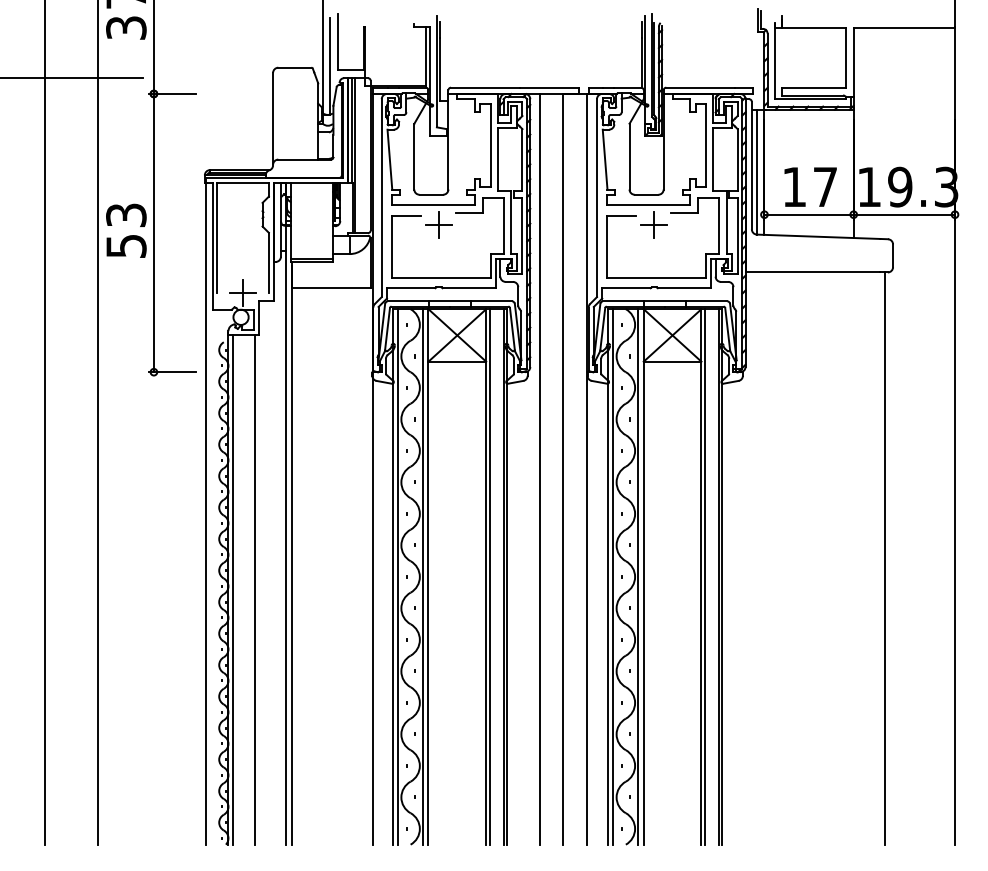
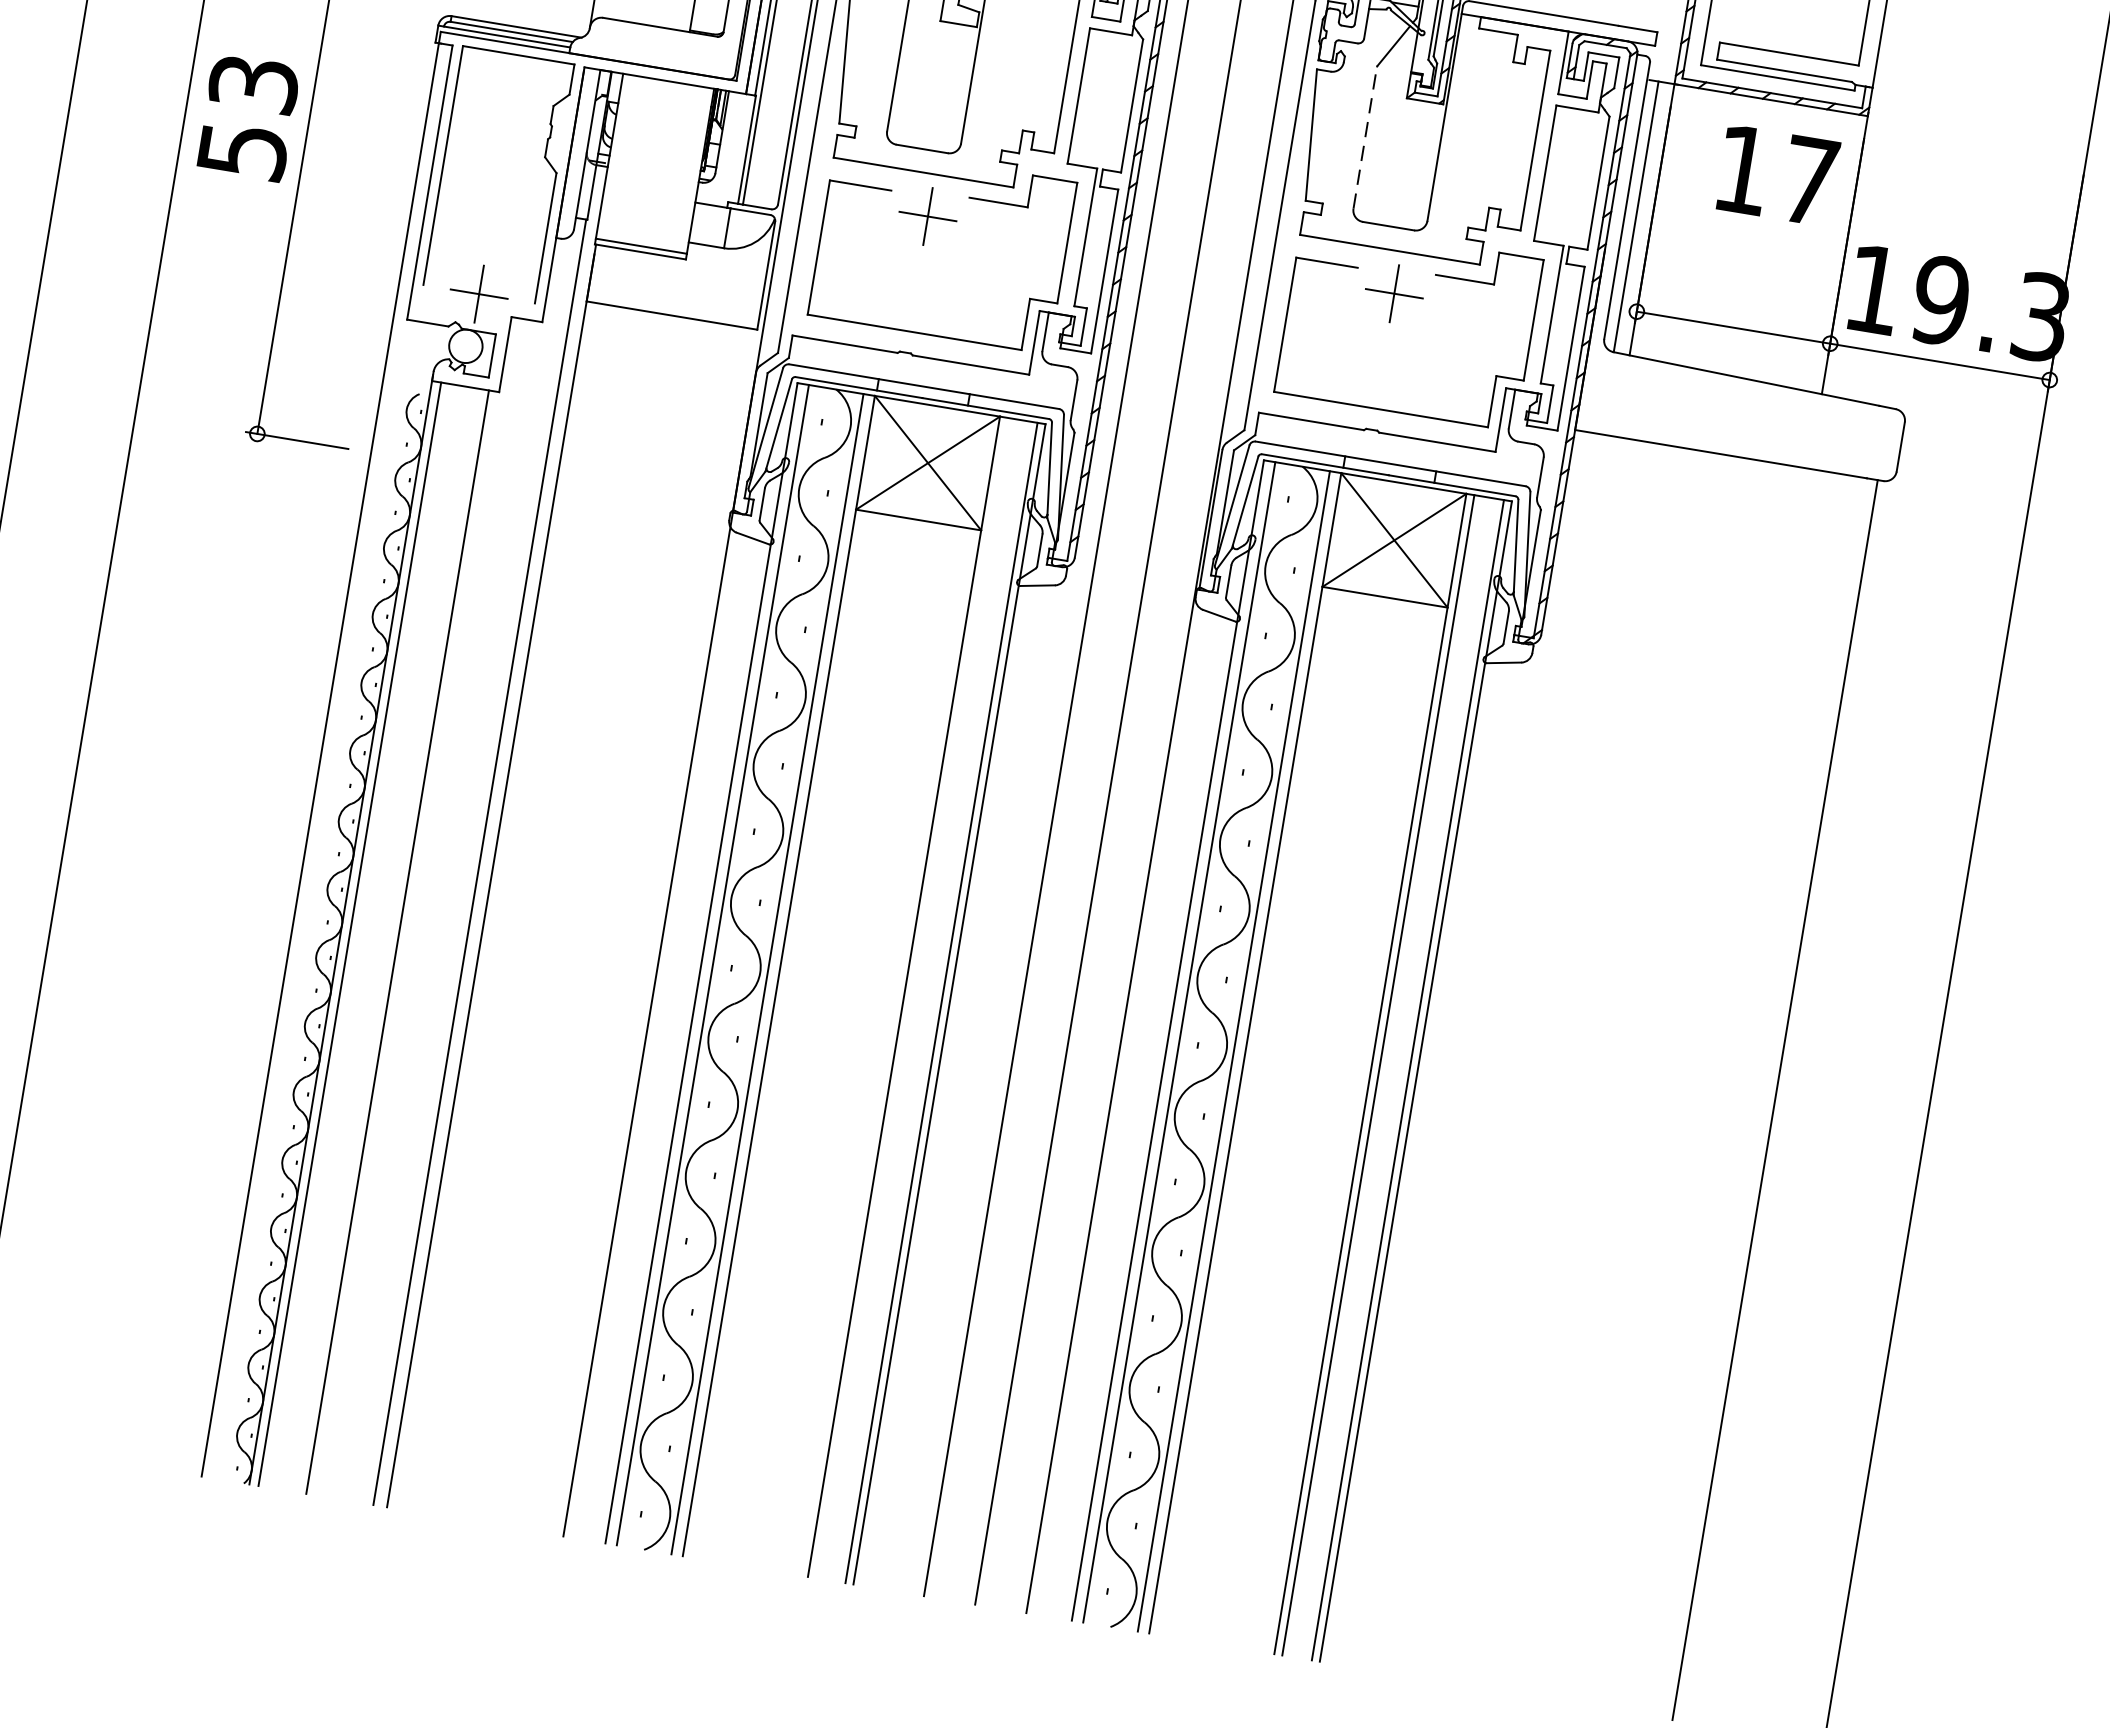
line: (629, 156) -> (1365, 137), solid -> dashed
text: (810, 186) -> (1777, 174), moved
line: (489, 576) -> (911, 996), removed

